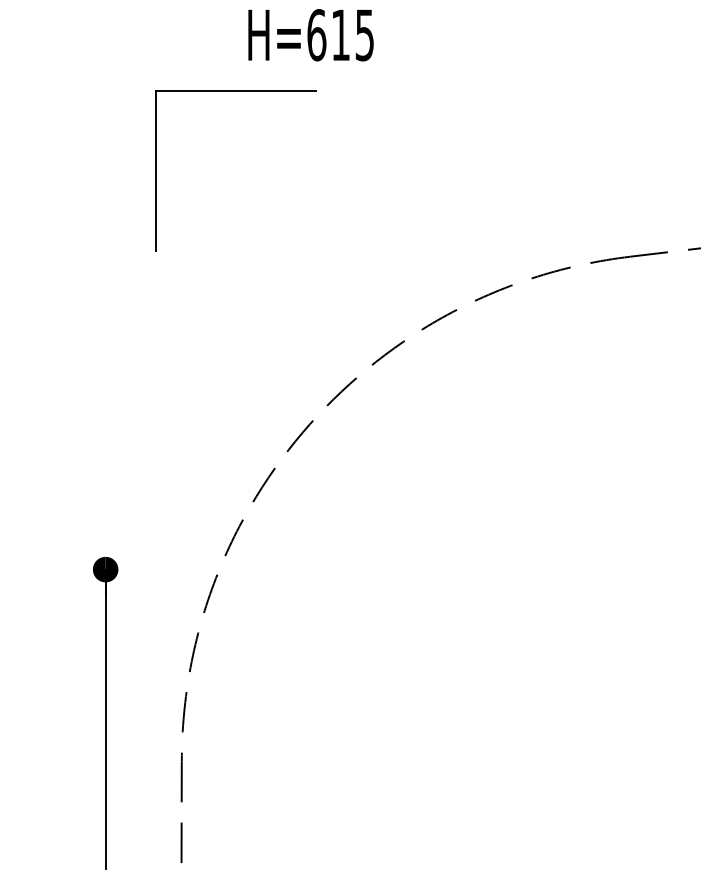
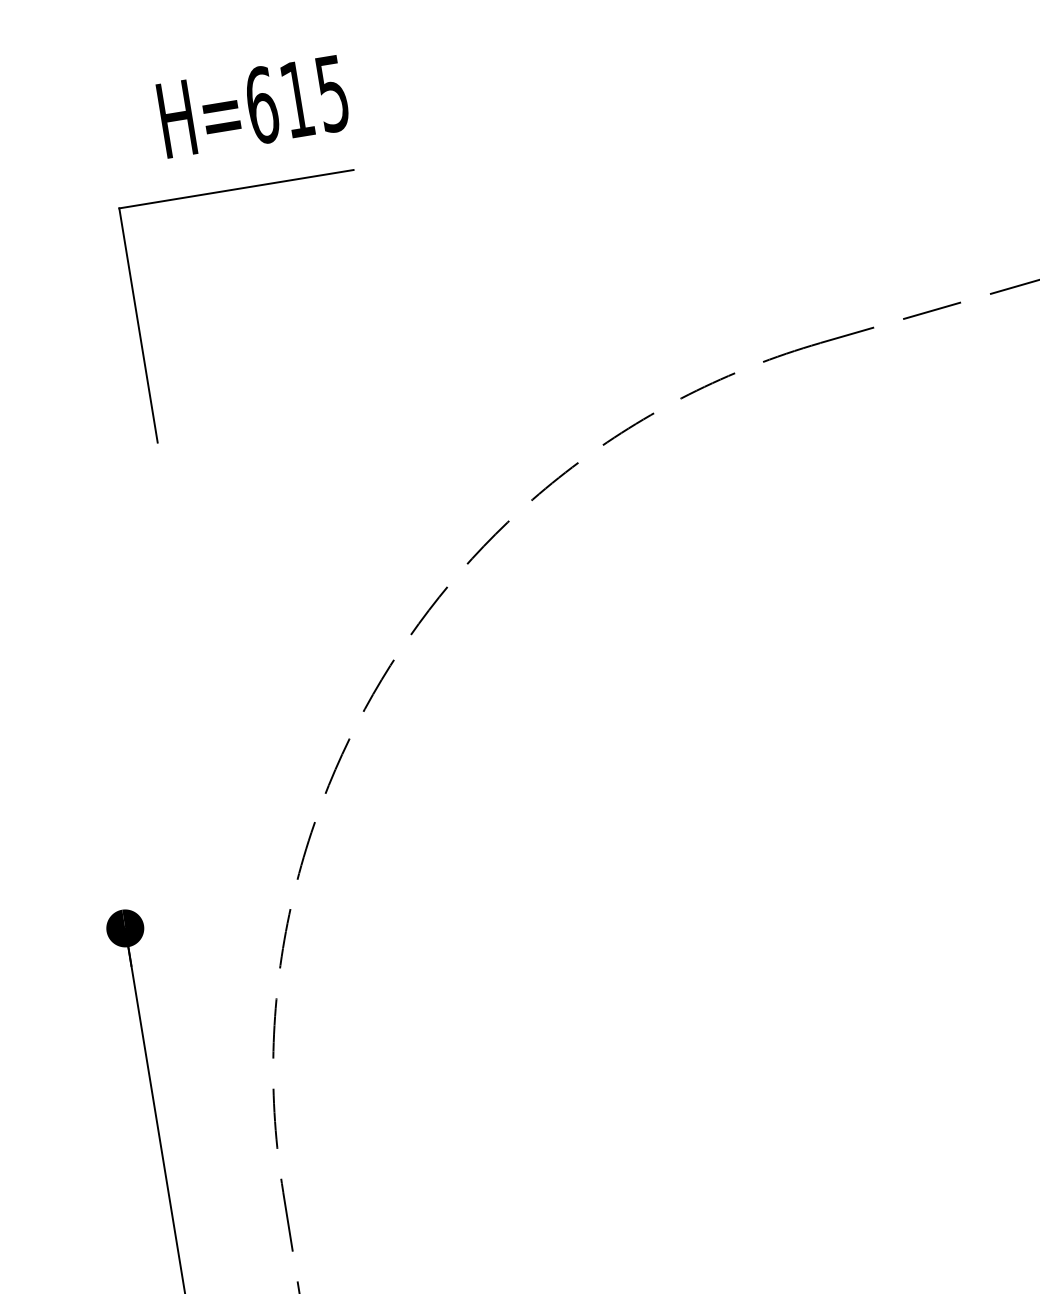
text: (310, 35) -> (252, 107), moved
part: (235, 91) -> (236, 189), moved

